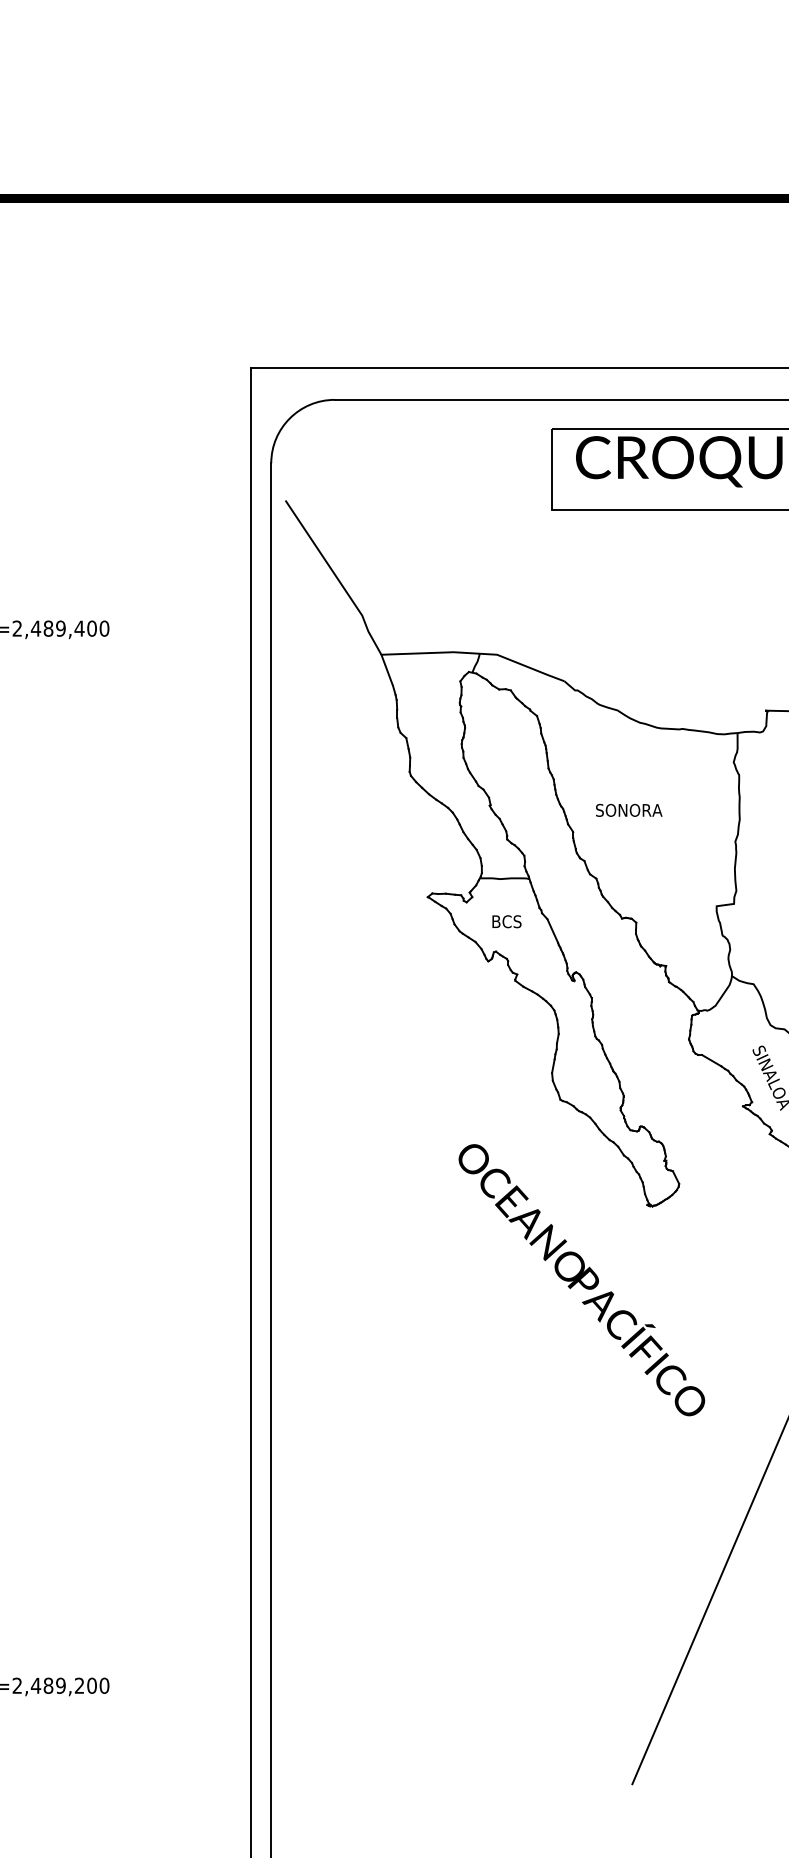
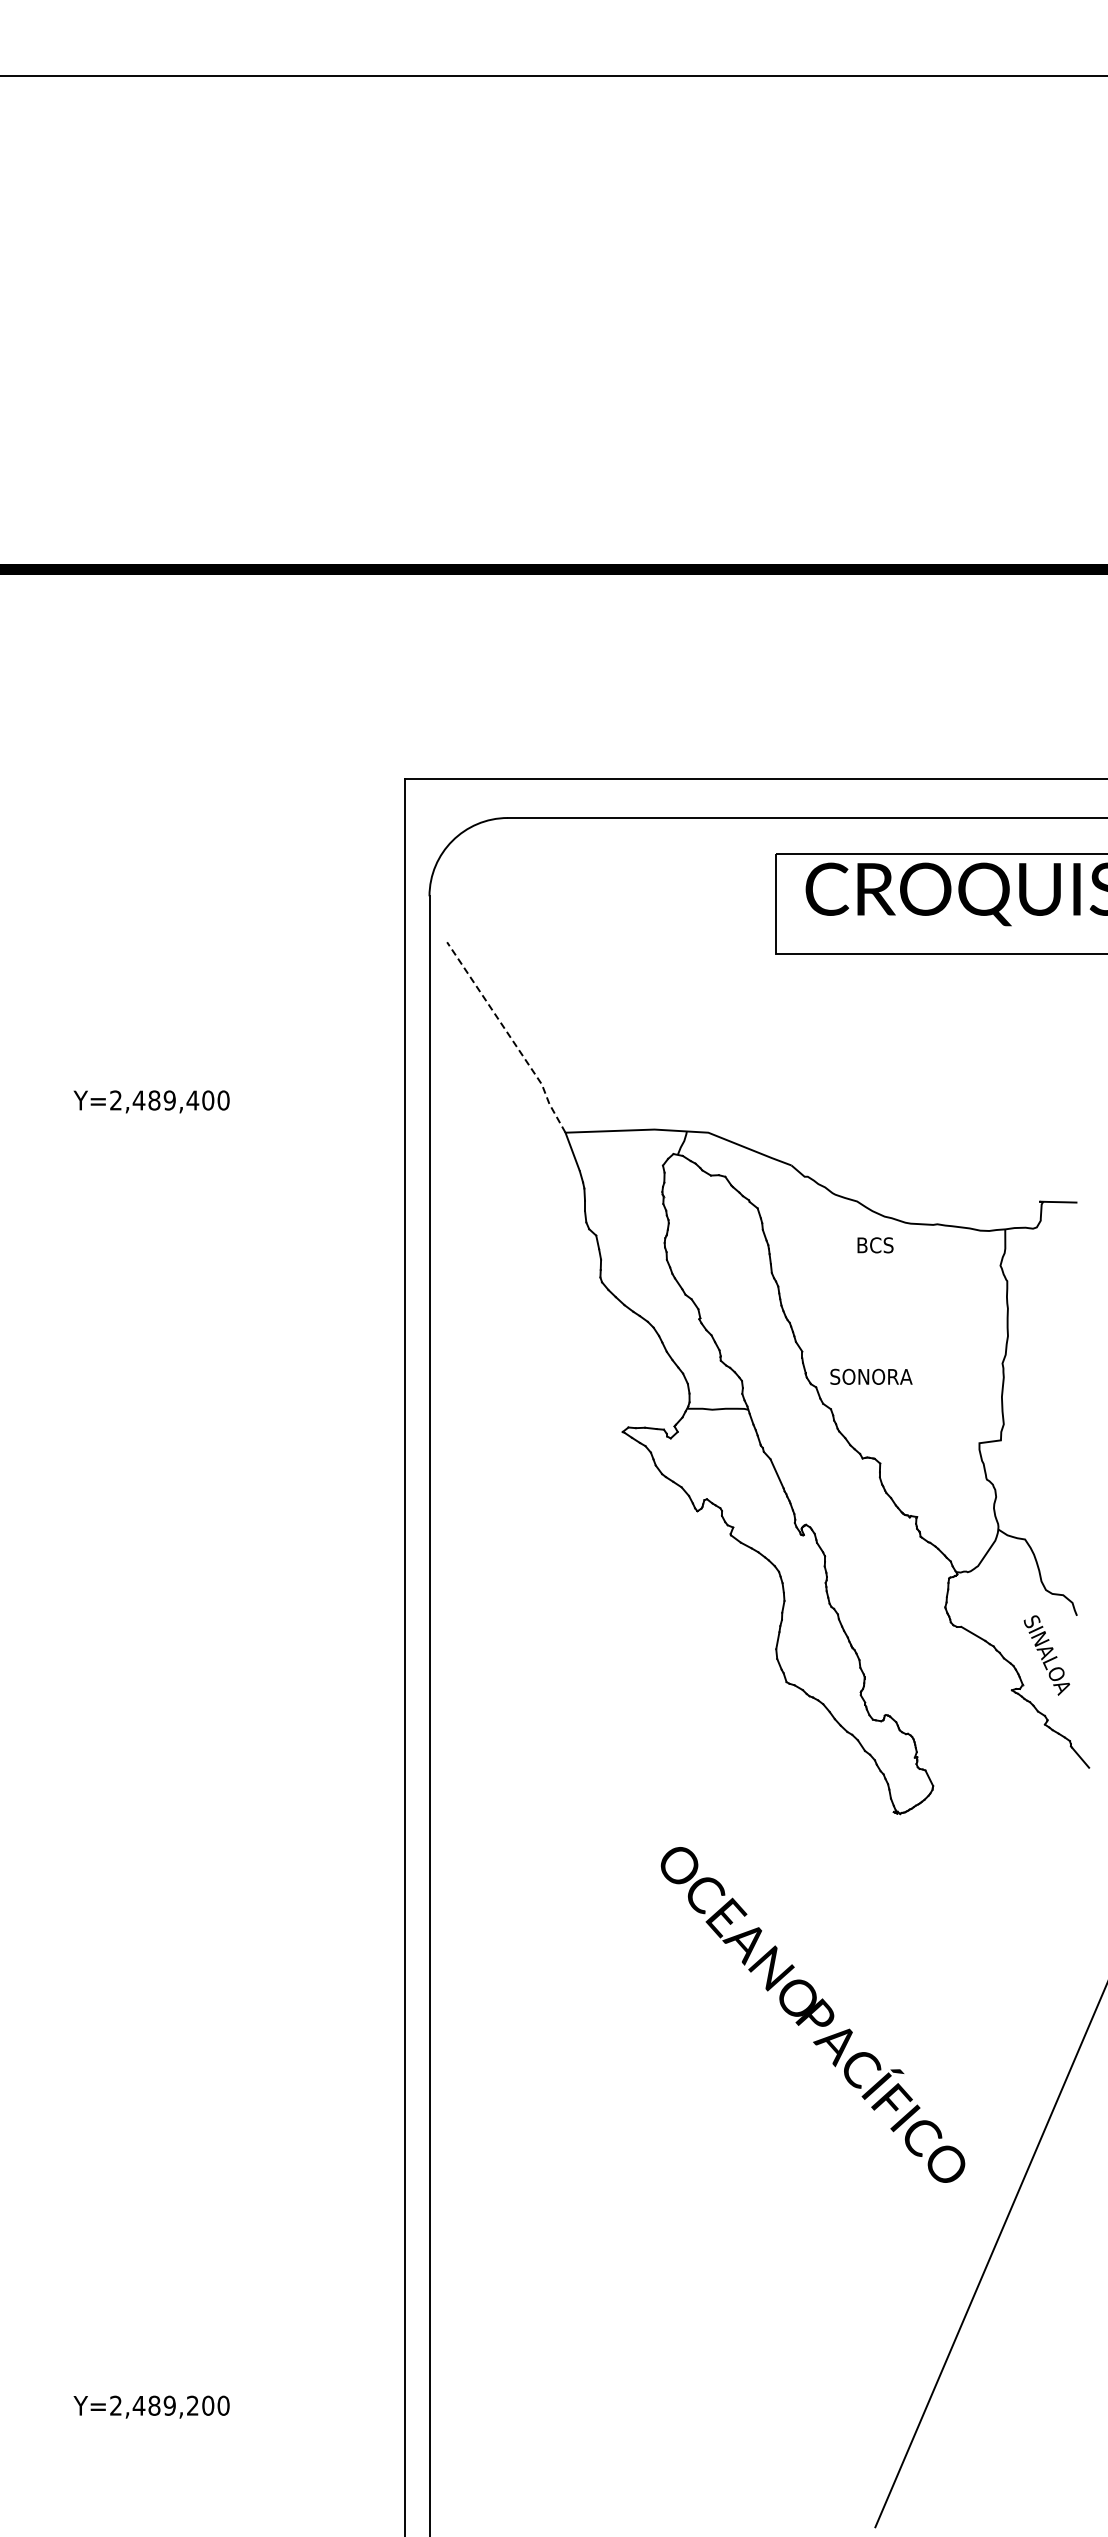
line: (336, 577) -> (510, 1037), solid -> dashed
text: (629, 810) -> (871, 1376), moved
text: (506, 921) -> (875, 1245), moved
text: (581, 1279) -> (812, 2014), moved

